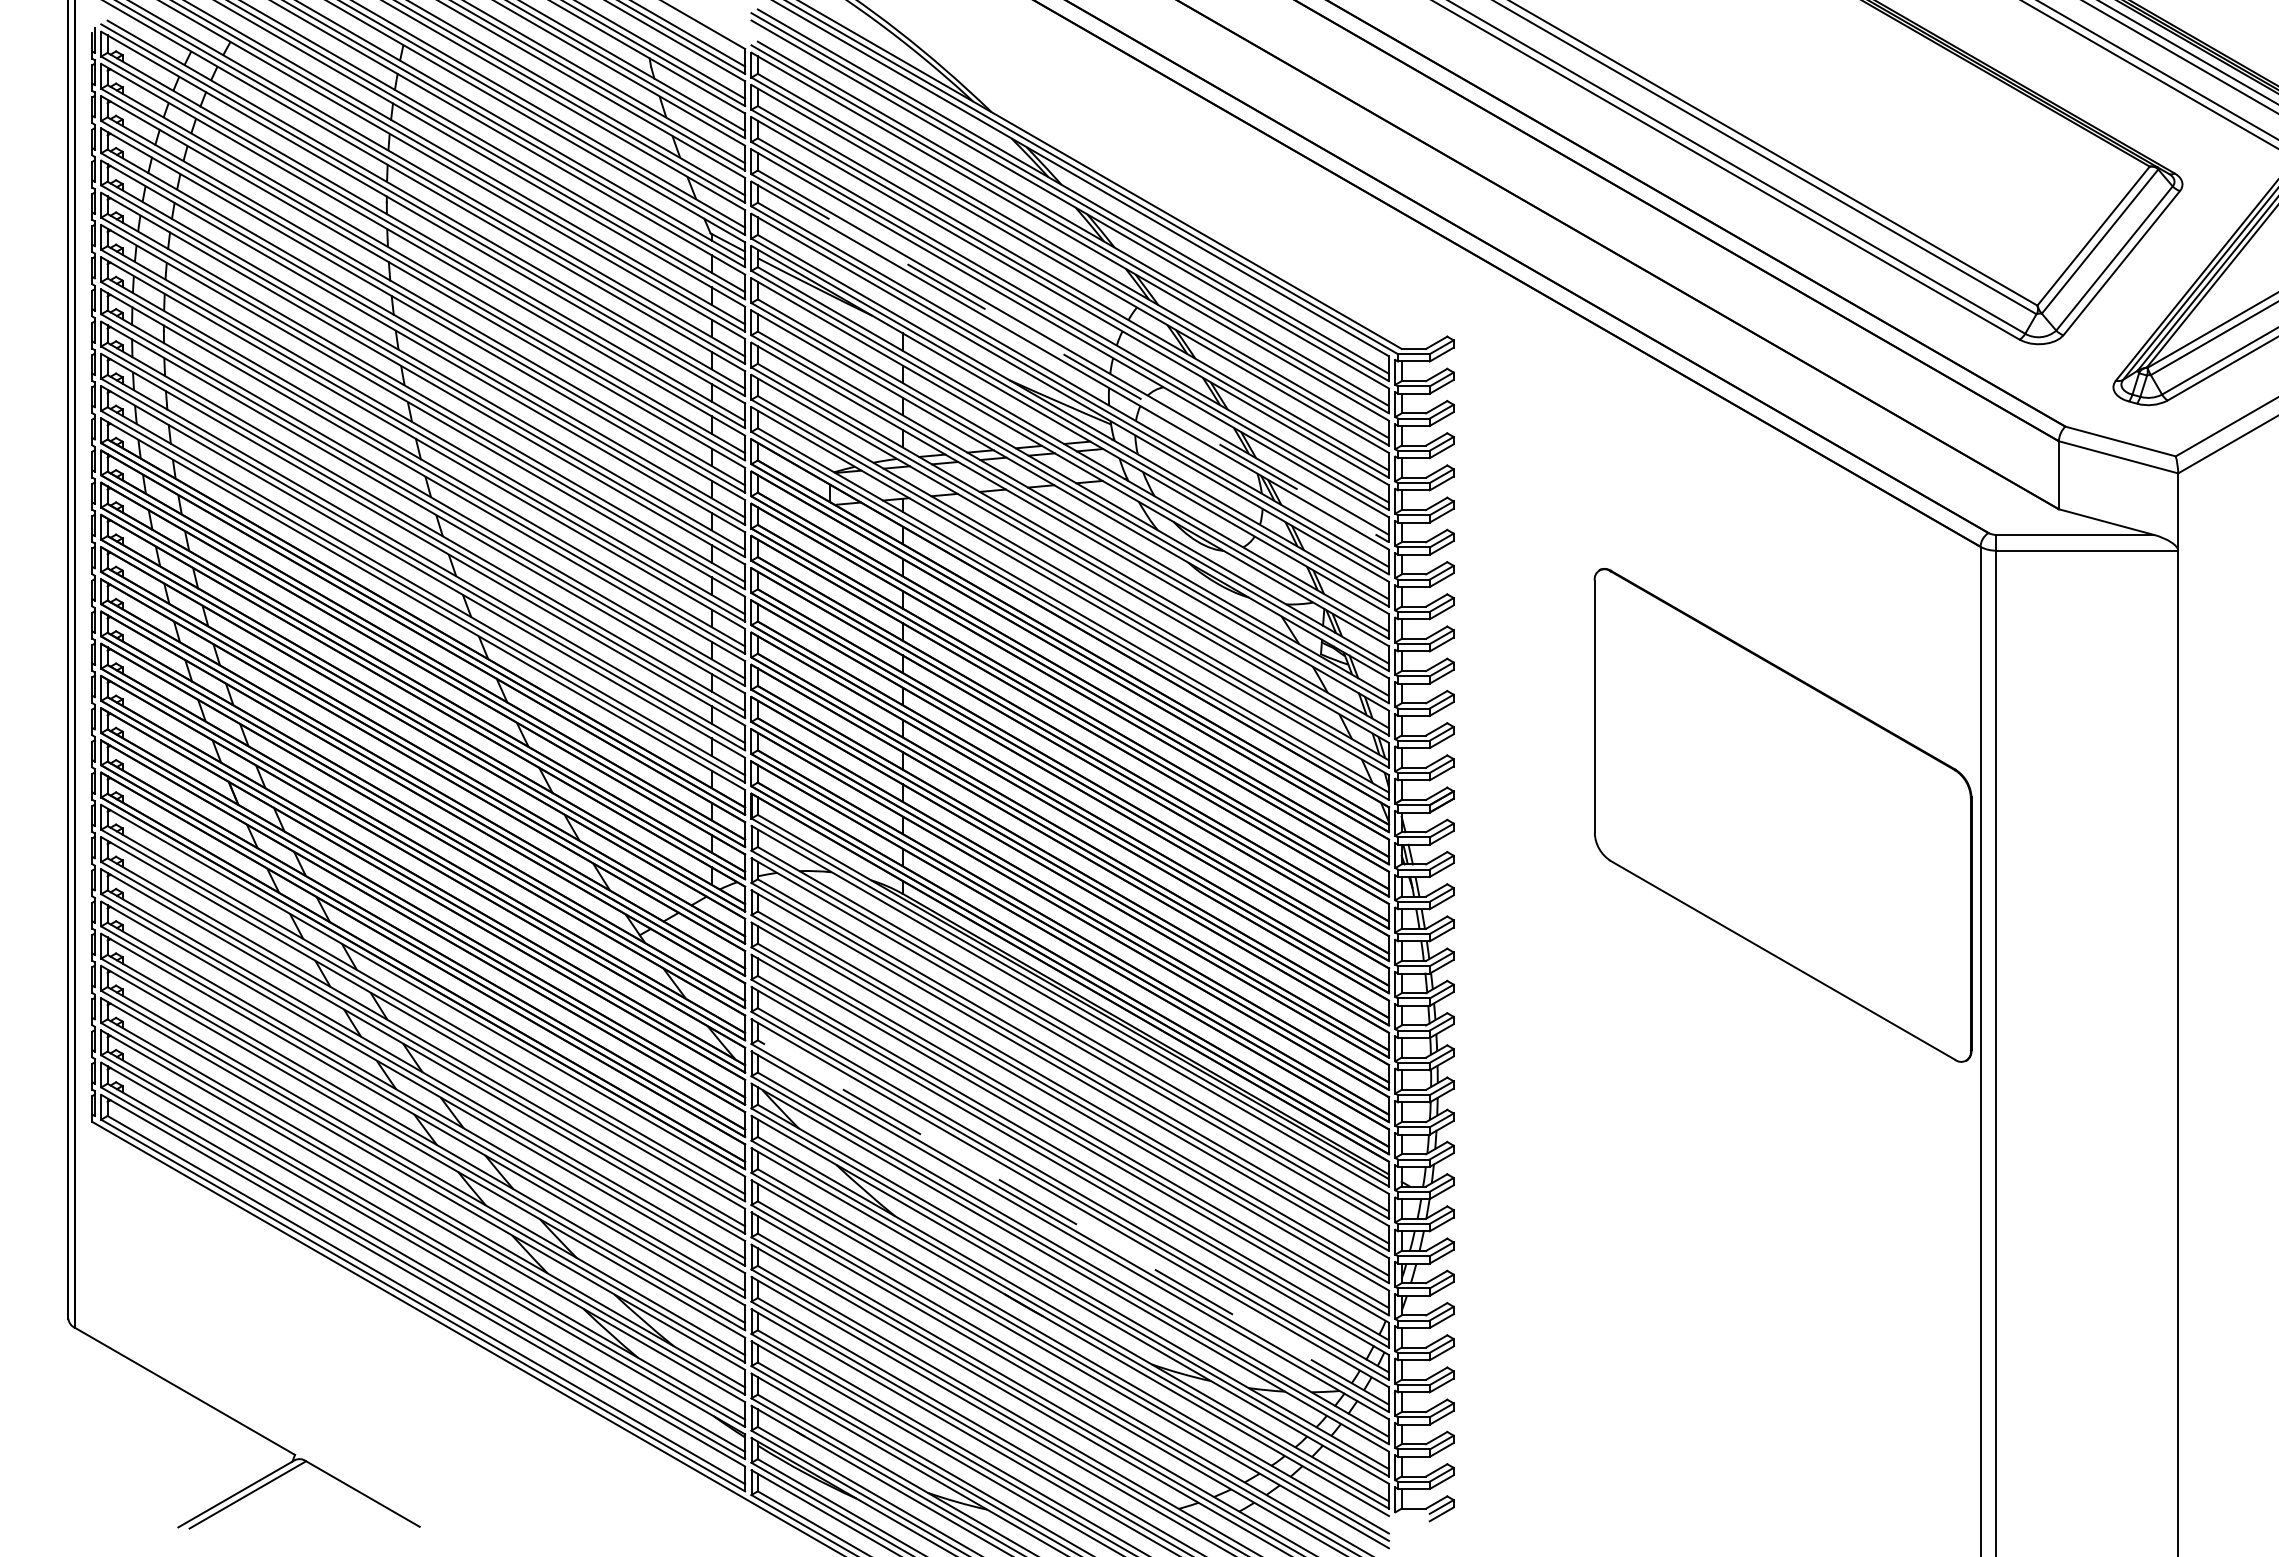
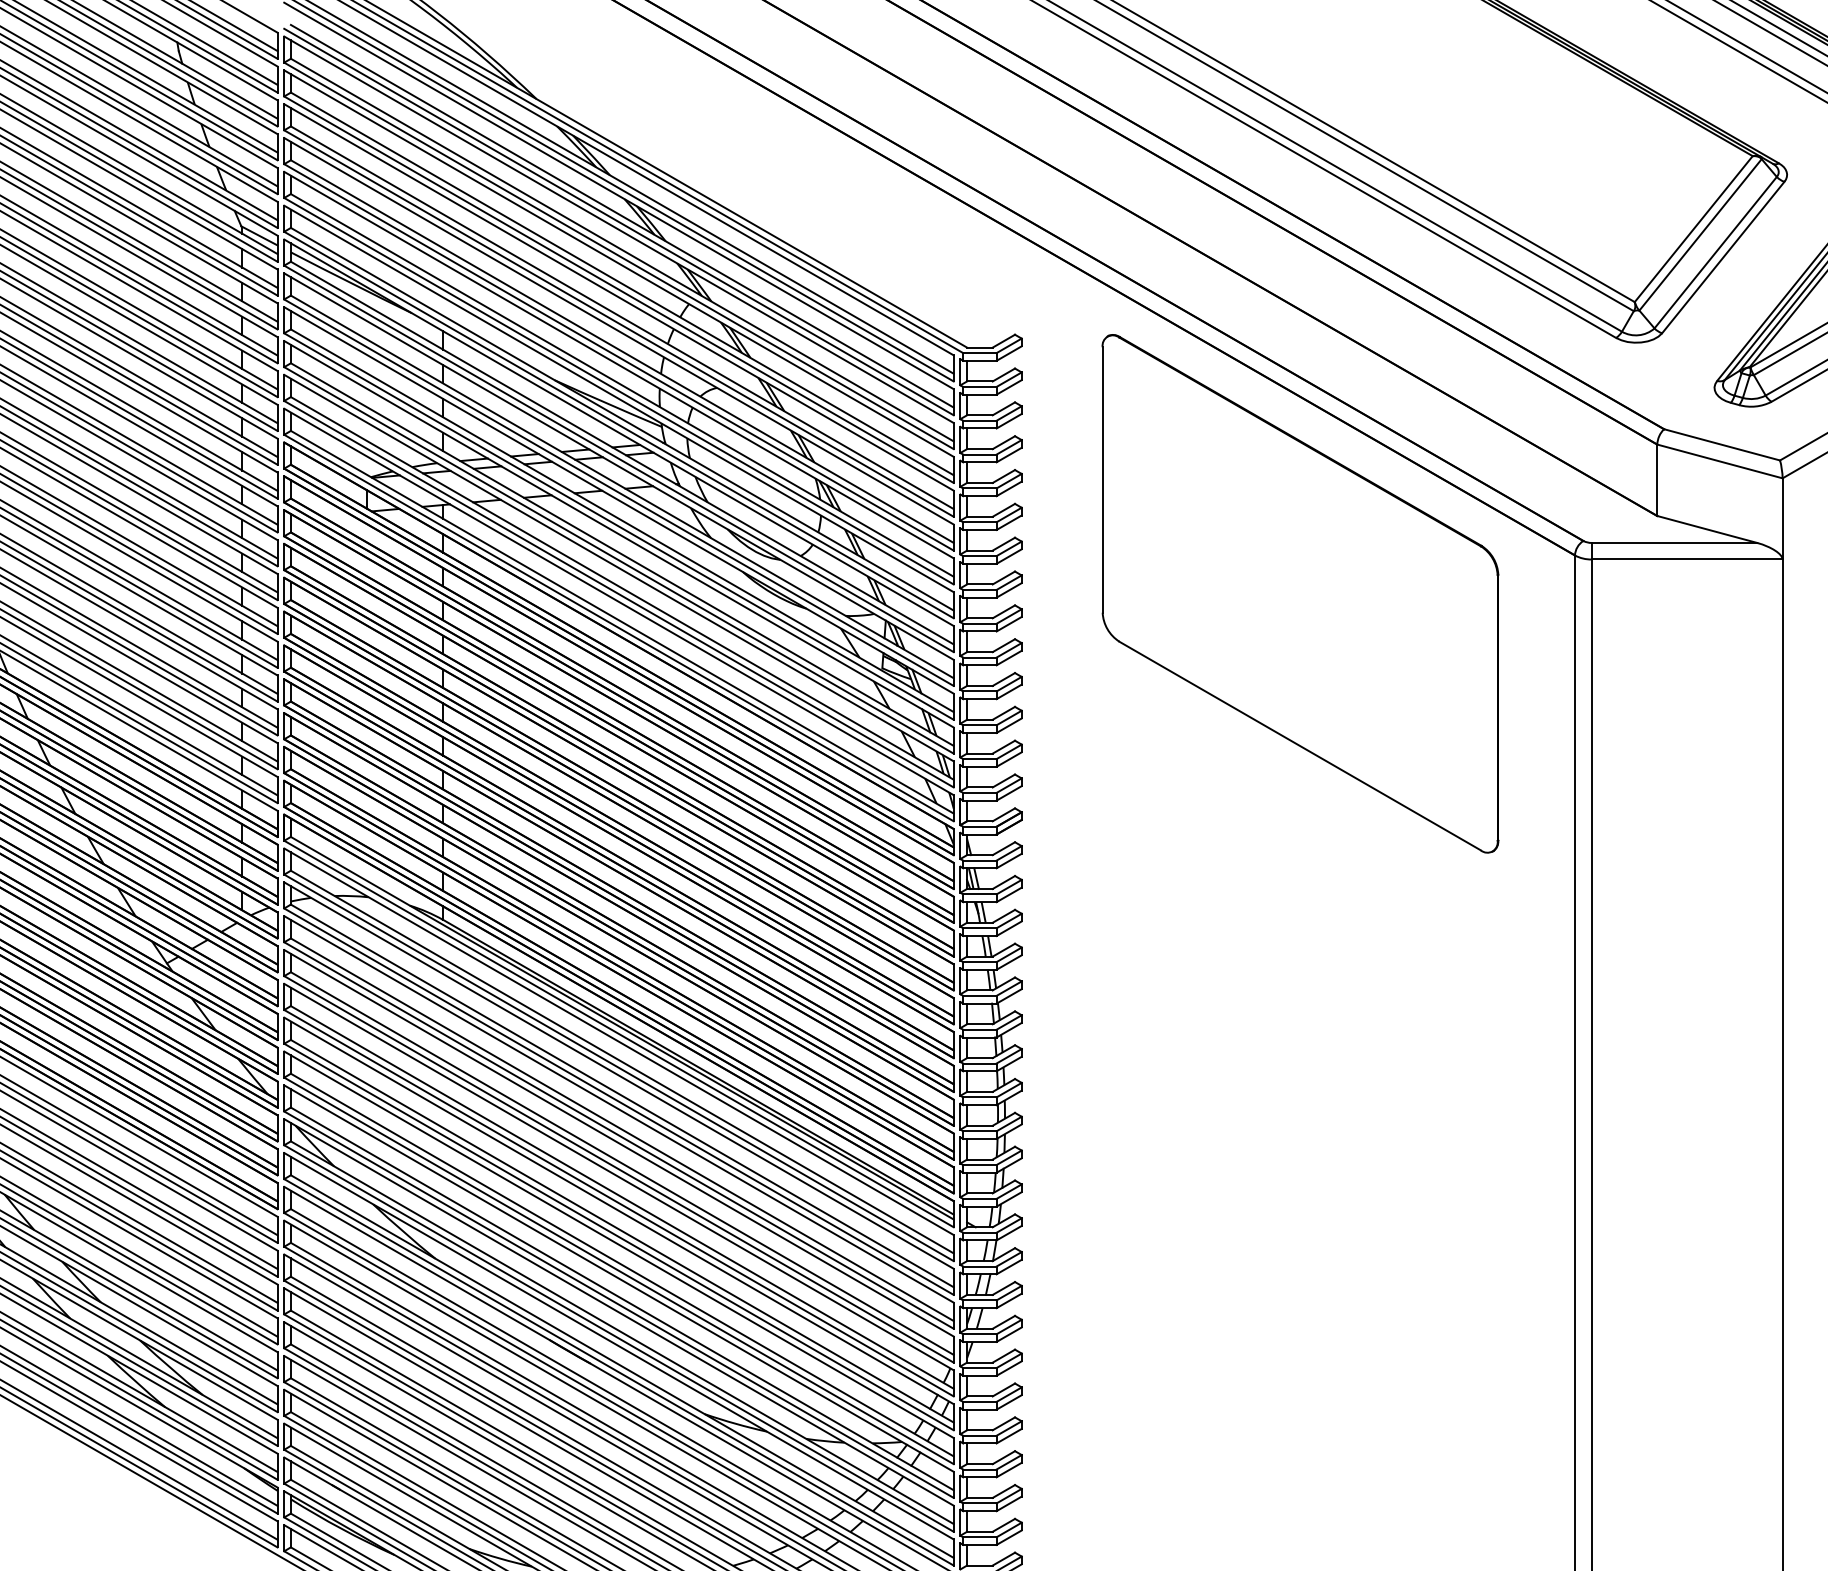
line: (1070, 358) -> (619, 357), dashed -> solid
part: (1782, 815) -> (1299, 593), moved
line: (1072, 1222) -> (621, 1265), dashed -> solid

